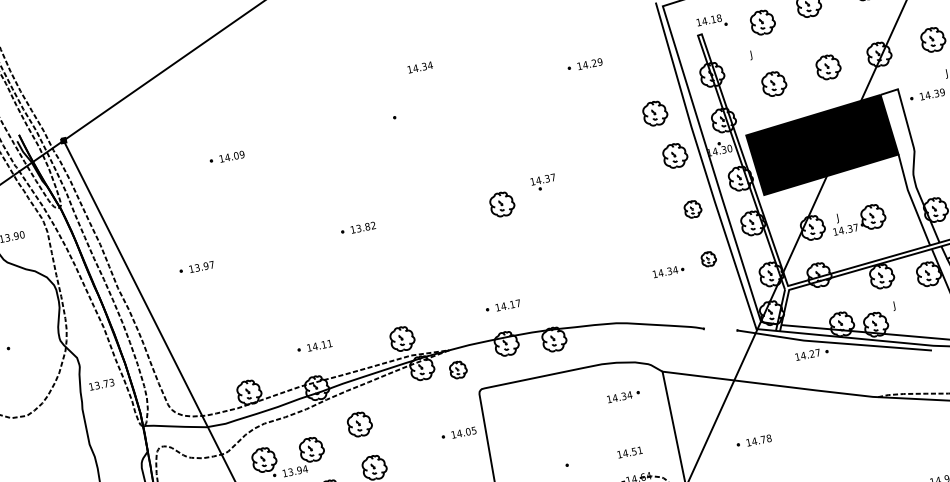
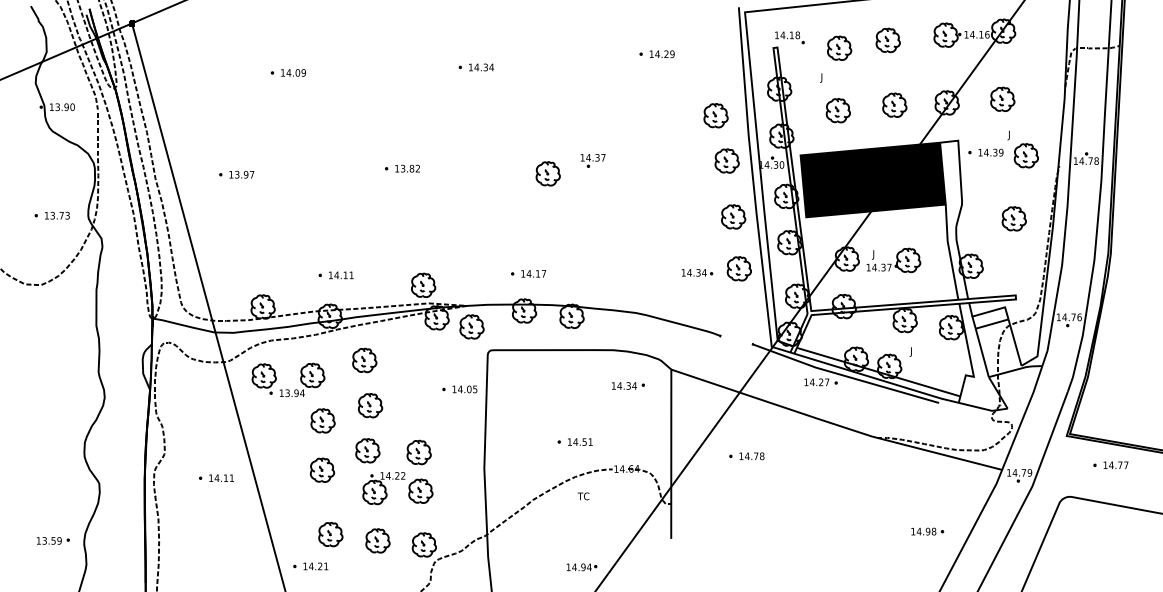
text: (420, 67) -> (481, 67), moved
part: (692, 208) -> (733, 216), size x1.43
part: (708, 258) -> (738, 268), size x1.67
part: (457, 369) -> (471, 326), size x1.43
text: (101, 384) -> (57, 215), moved
text: (630, 451) -> (580, 441), moved

